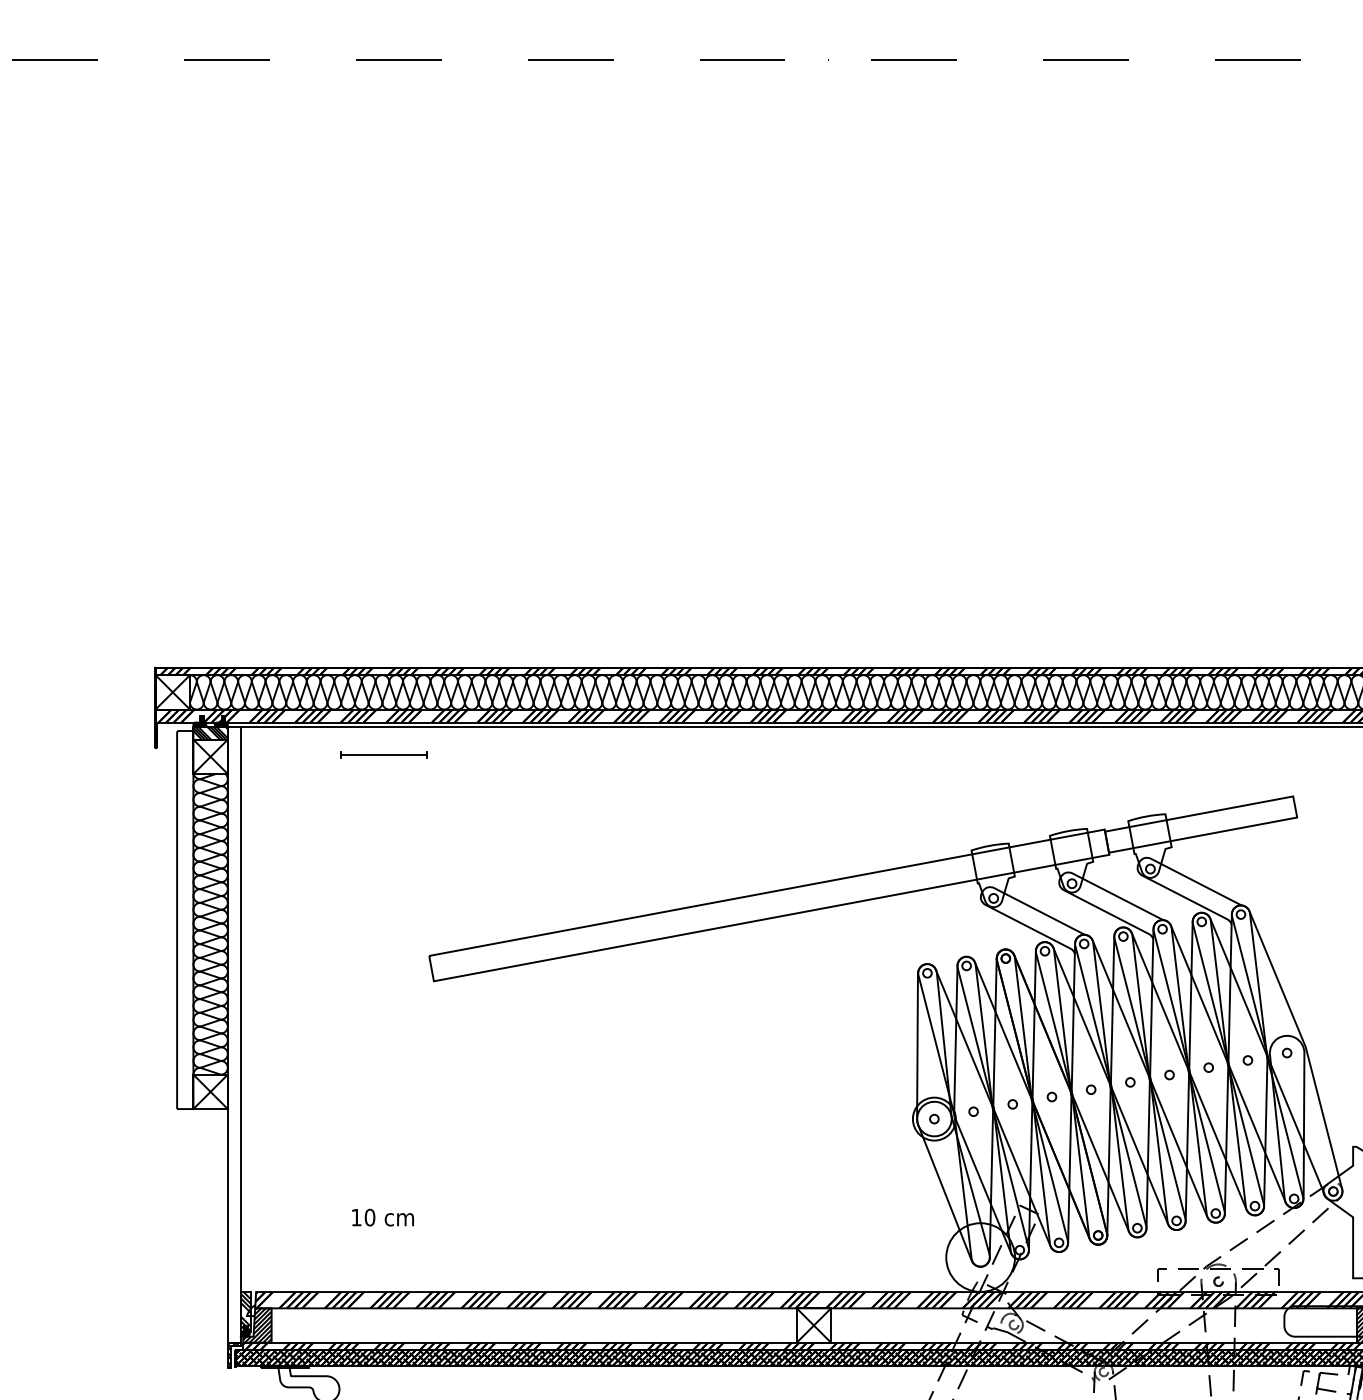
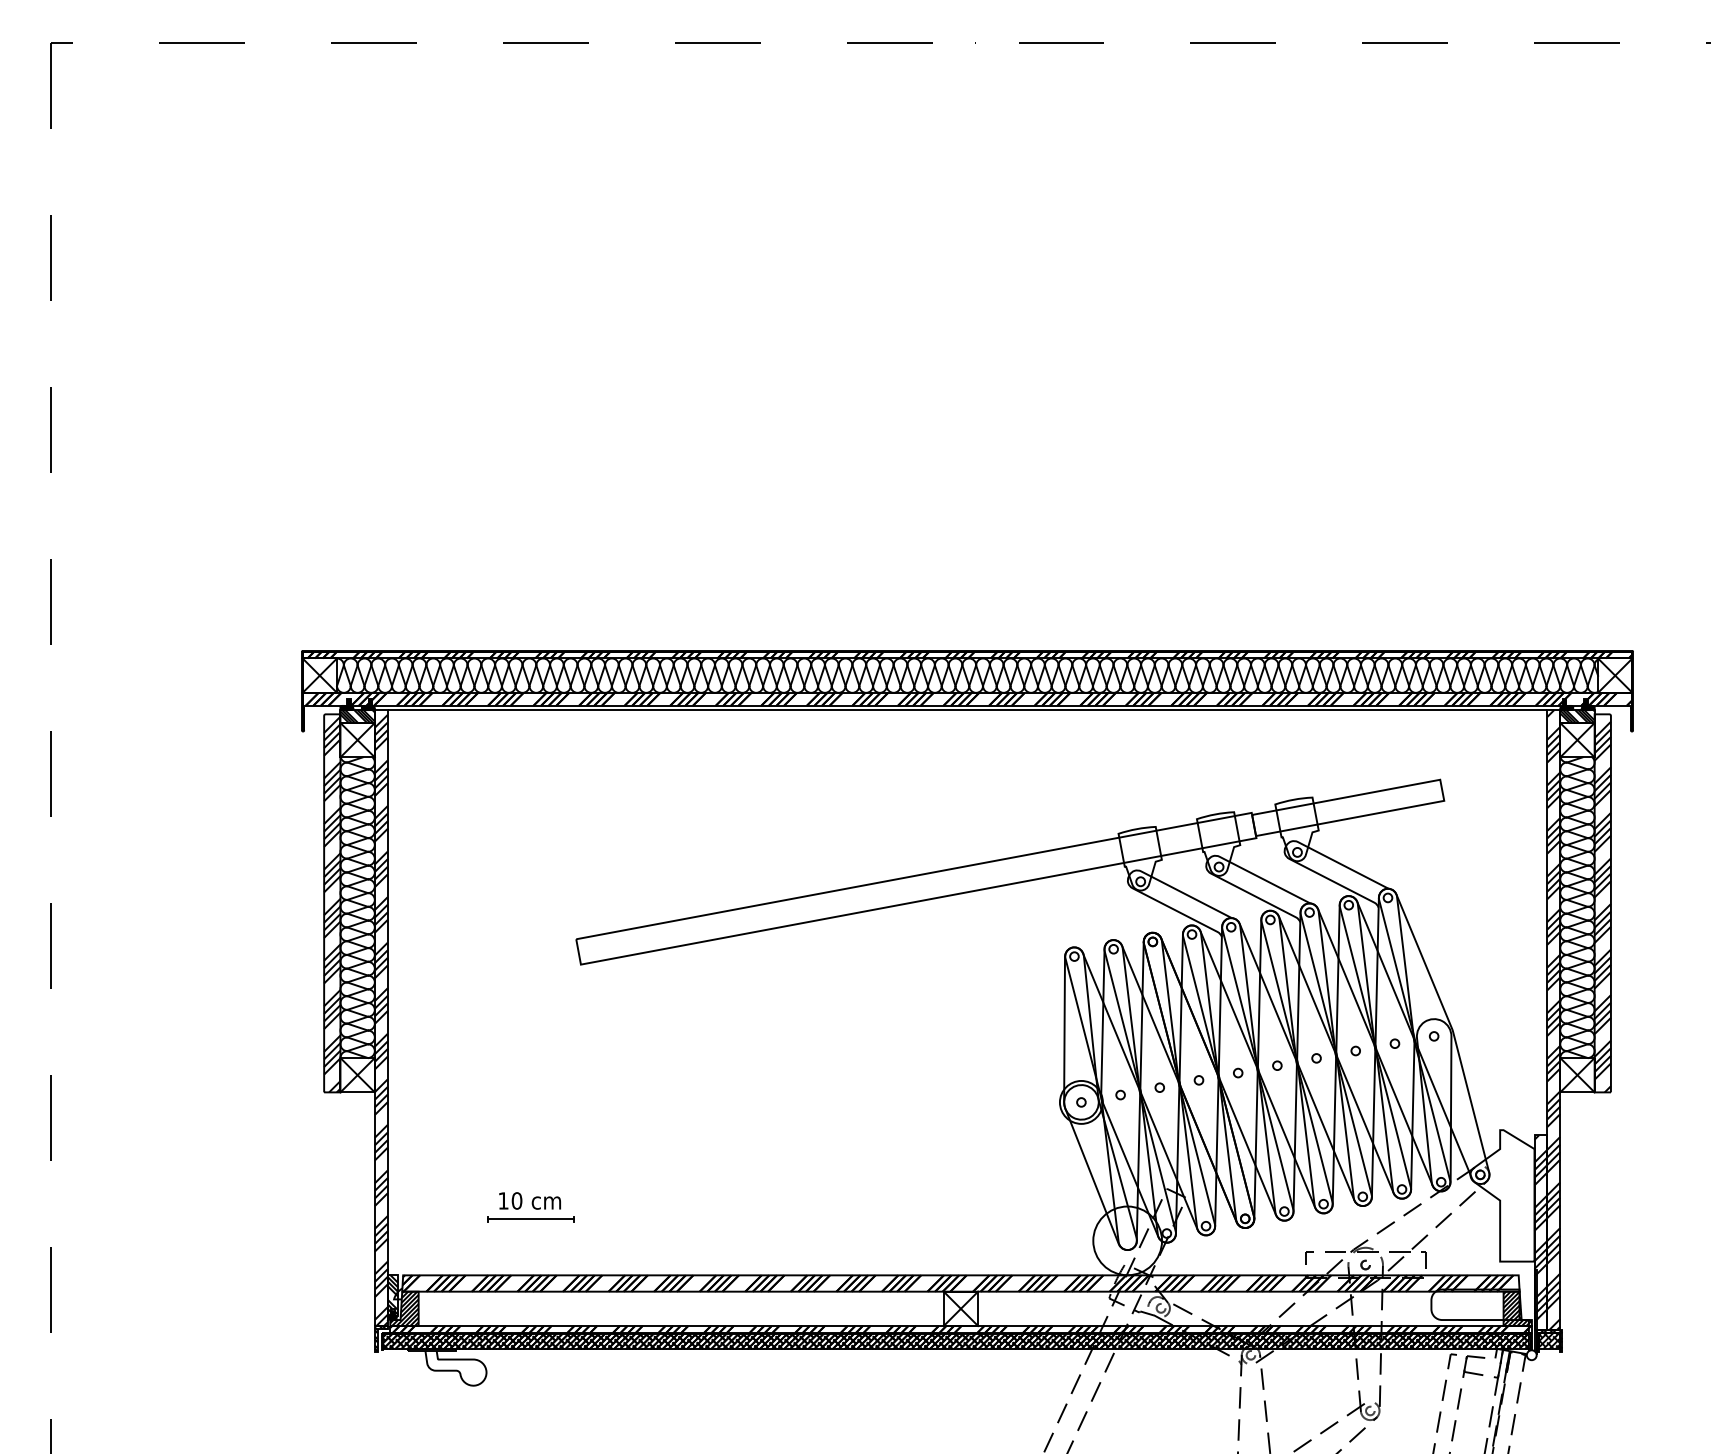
part: (383, 755) -> (530, 1219), moved
hatch: (185, 921) -> (332, 904), added
hatch: (233, 1037) -> (380, 1020), added

